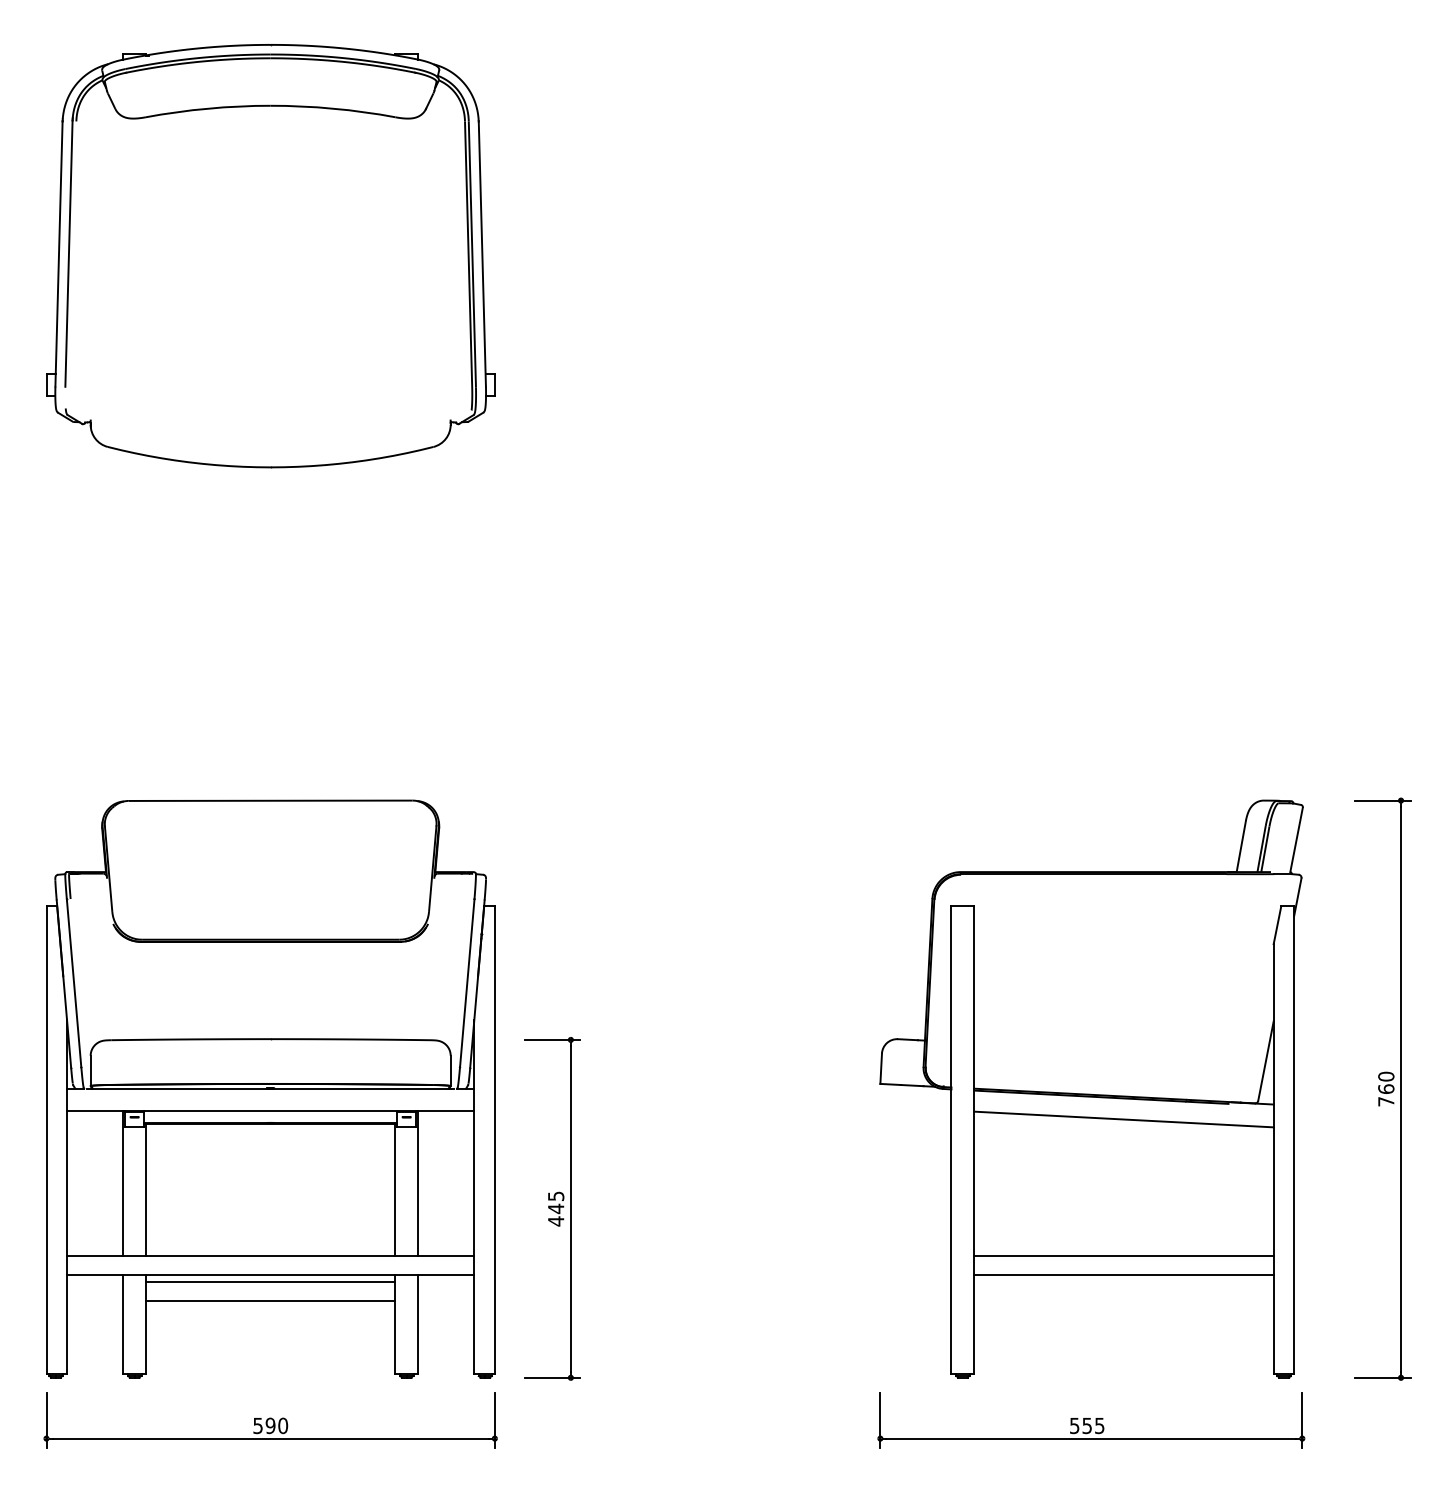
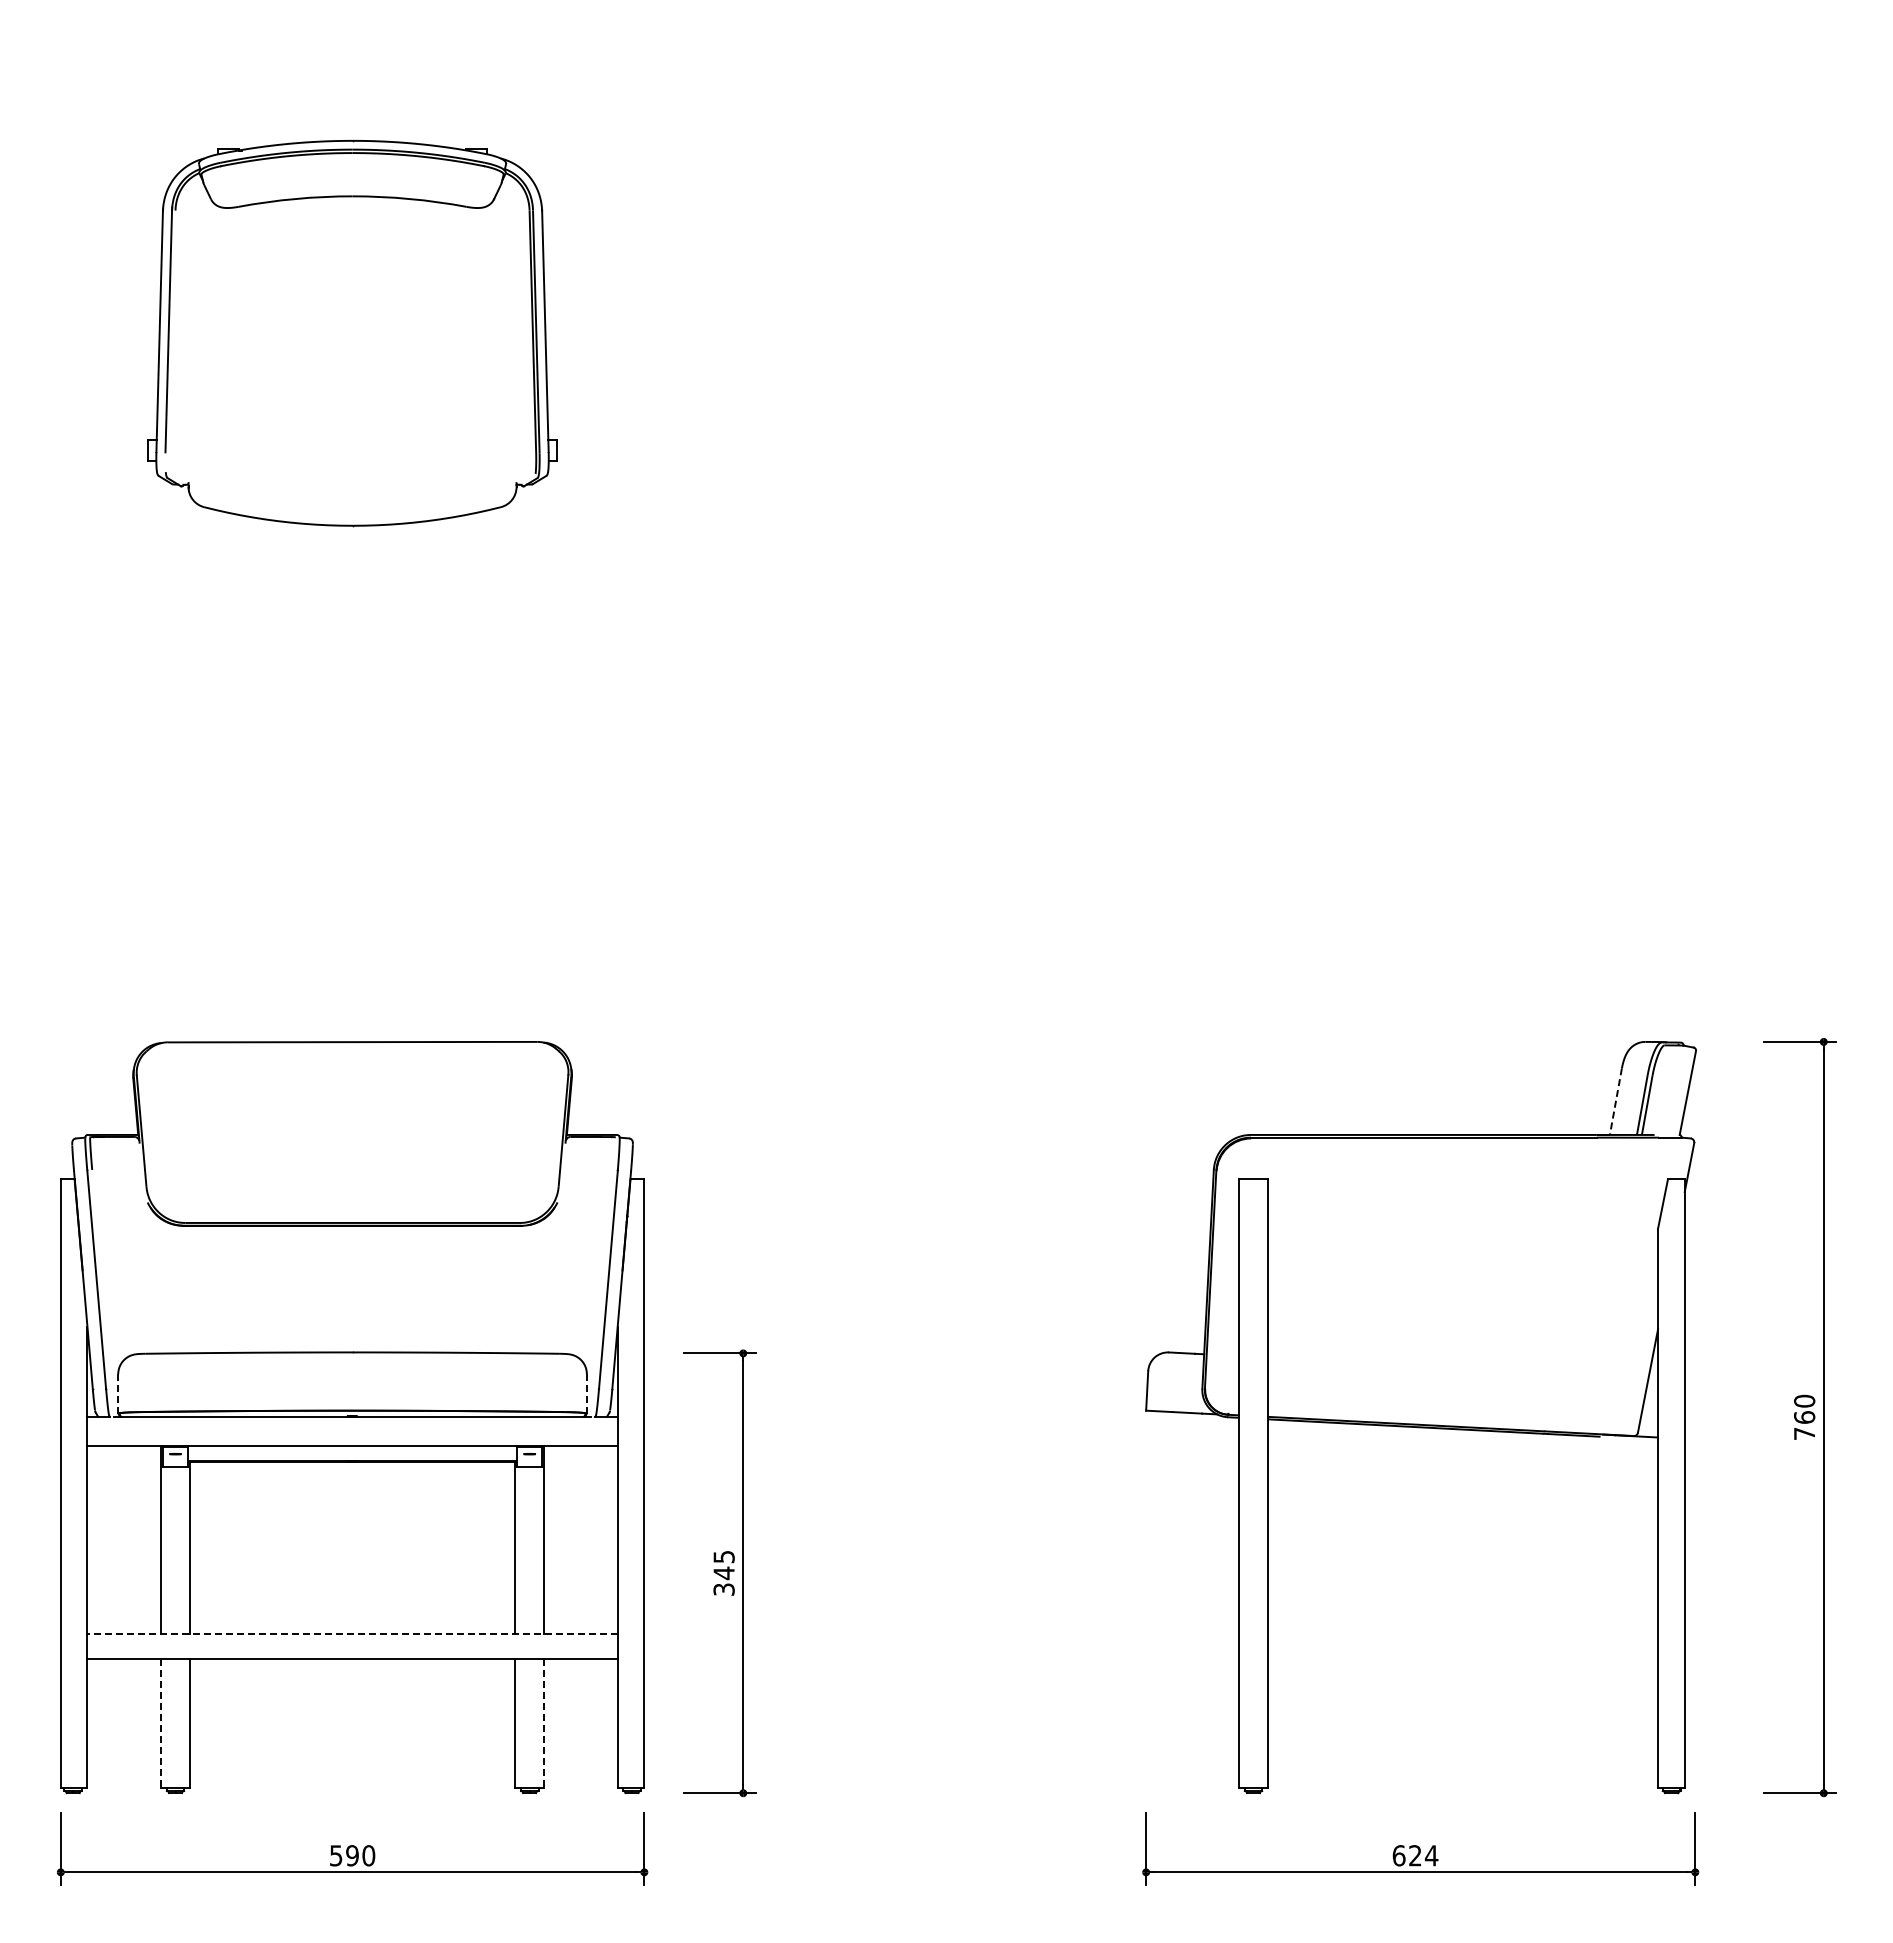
part: (270, 256) -> (352, 333), size x0.7
line: (1240, 846) -> (1615, 1101), solid -> dashed
line: (90, 1070) -> (118, 1393), solid -> dashed
line: (450, 1070) -> (586, 1393), solid -> dashed
line: (1124, 1119) -> (1463, 1456), removed
text: (555, 1221) -> (723, 1589), 445 -> 345
line: (270, 1255) -> (352, 1634), solid -> dashed
line: (1124, 1255) -> (1463, 1634), removed
line: (1124, 1275) -> (1463, 1659), removed
line: (270, 1282) -> (352, 1668), removed
line: (270, 1301) -> (352, 1693), removed
line: (123, 1324) -> (160, 1723), solid -> dashed
line: (418, 1324) -> (544, 1723), solid -> dashed
text: (1087, 1425) -> (1415, 1855), 555 -> 624

